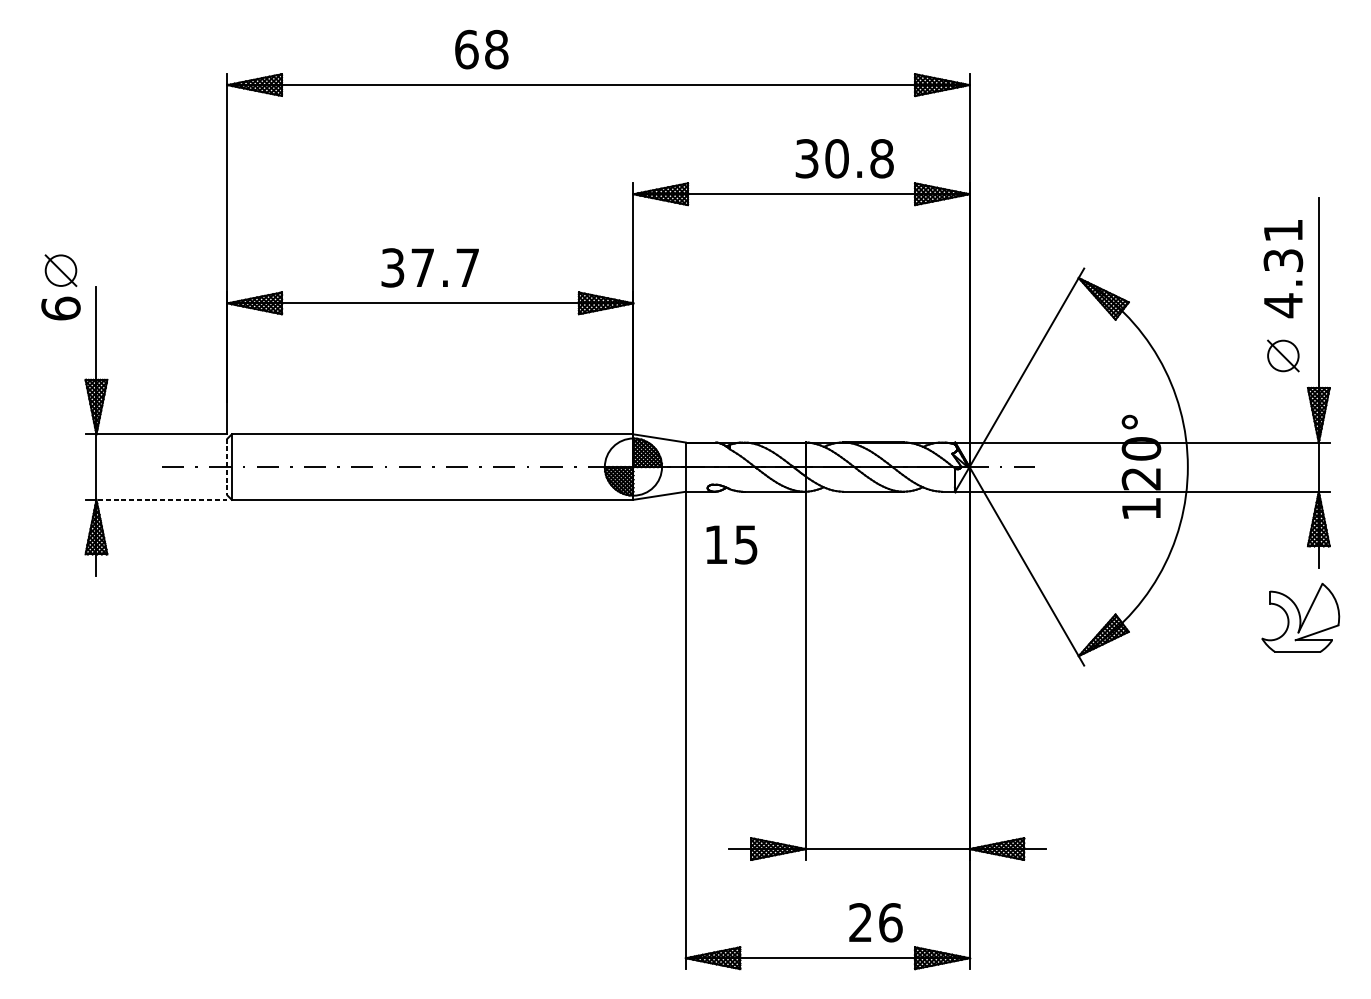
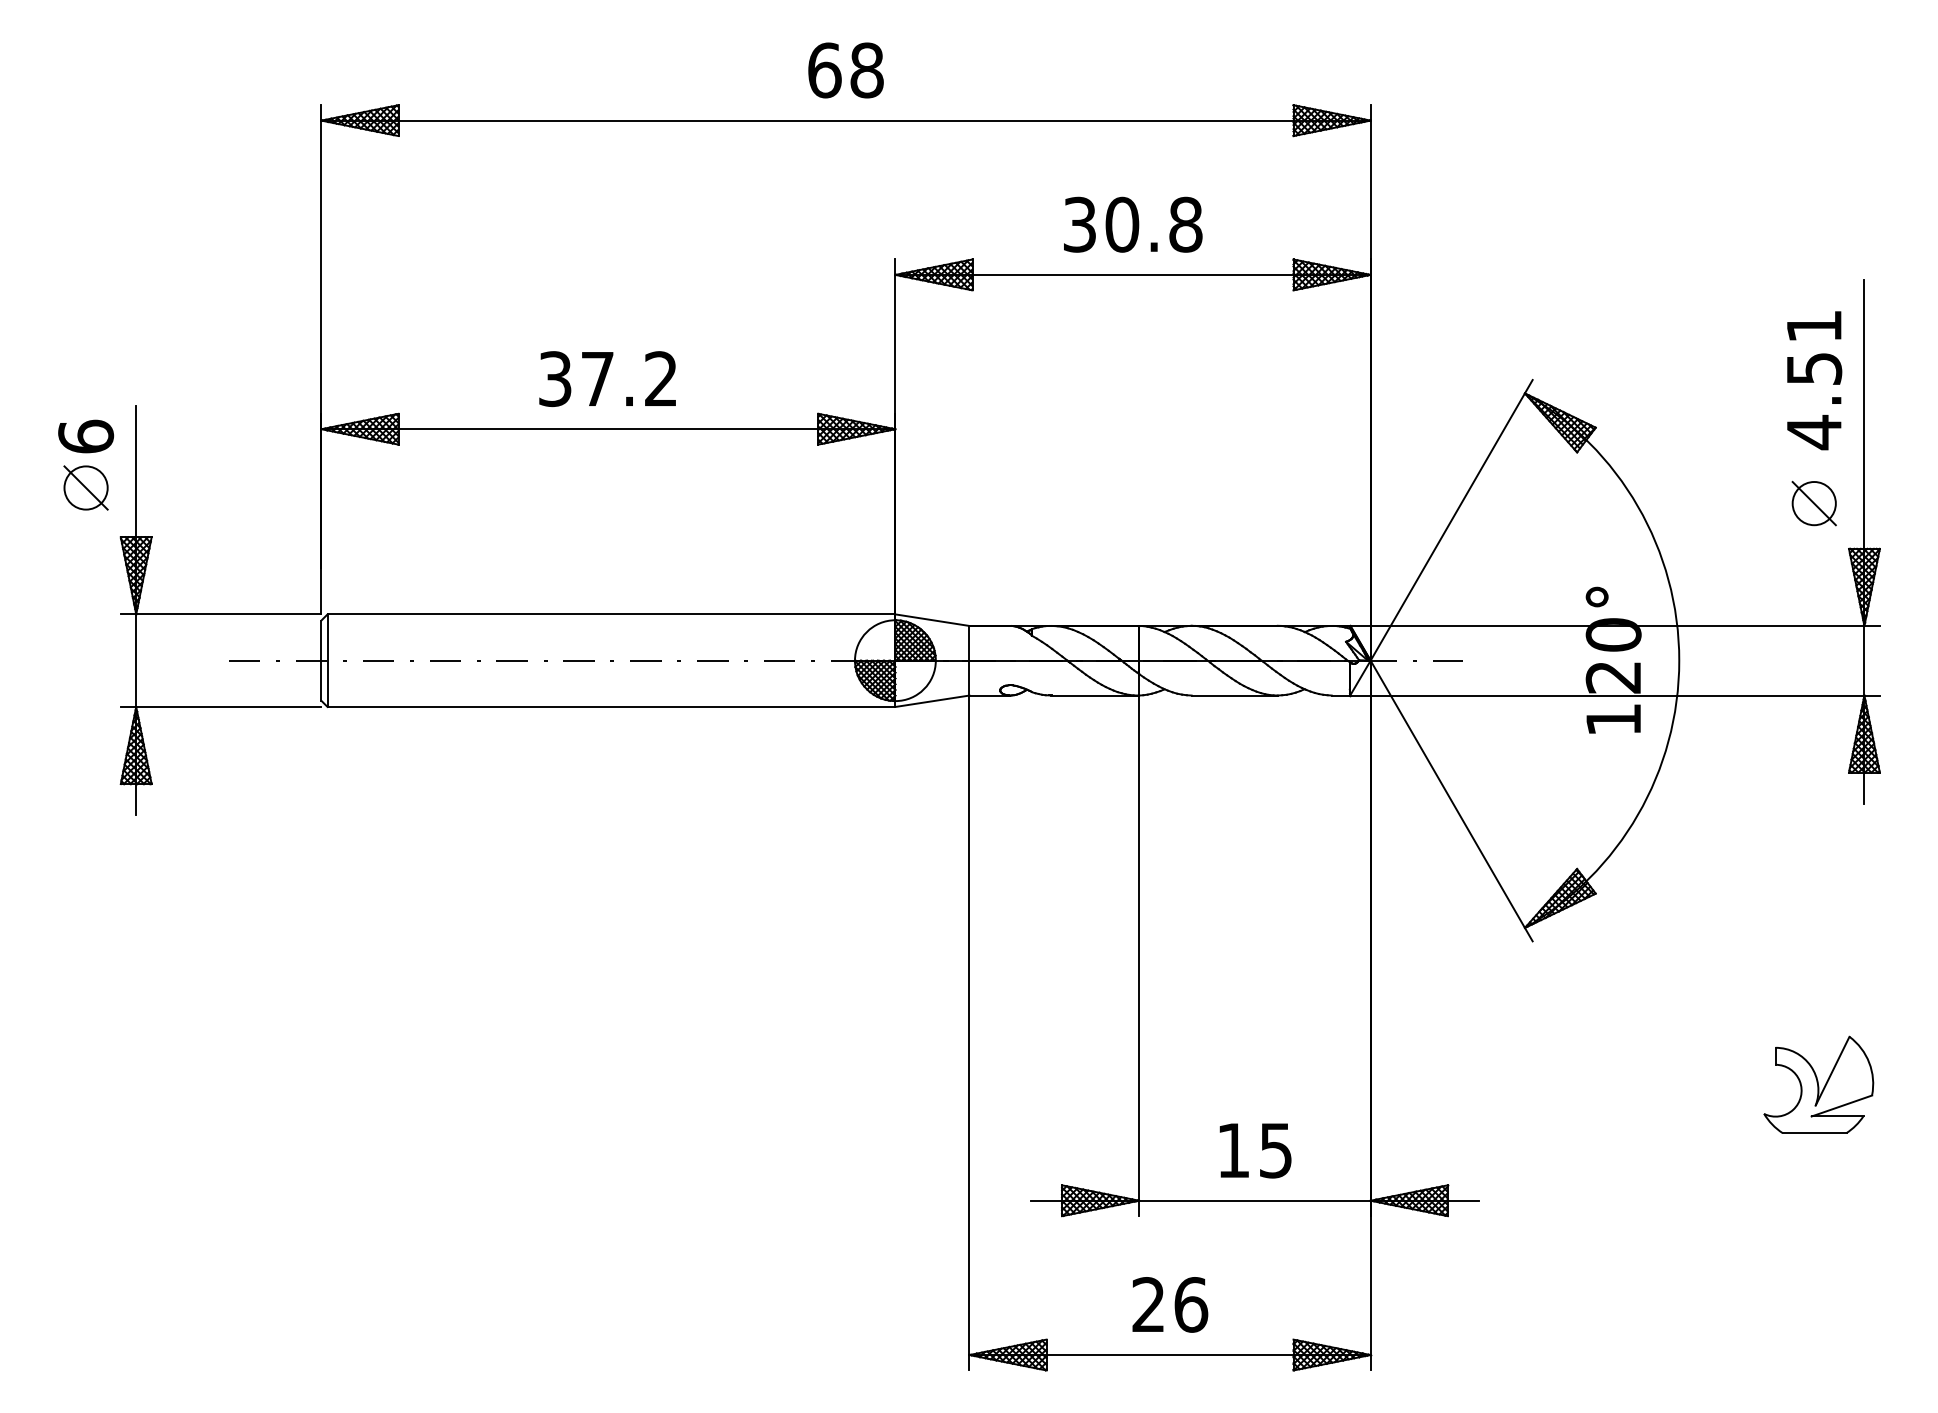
text: (481, 49) -> (845, 70), moved
text: (844, 158) -> (1133, 224), moved
text: (1282, 260) -> (1813, 368), 4.31 -> 4.51
text: (467, 267) -> (660, 378), 37.7 -> 37.2
part: (60, 270) -> (85, 487), moved
line: (227, 467) -> (321, 661), dashed -> solid
line: (161, 499) -> (228, 706), dashed -> solid
text: (731, 544) -> (1255, 1150), moved
part: (1300, 617) -> (1818, 1084), moved
text: (876, 922) -> (1170, 1304), moved

